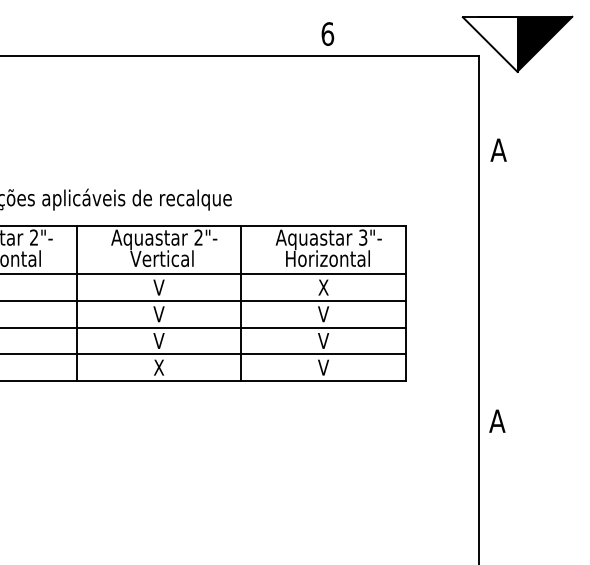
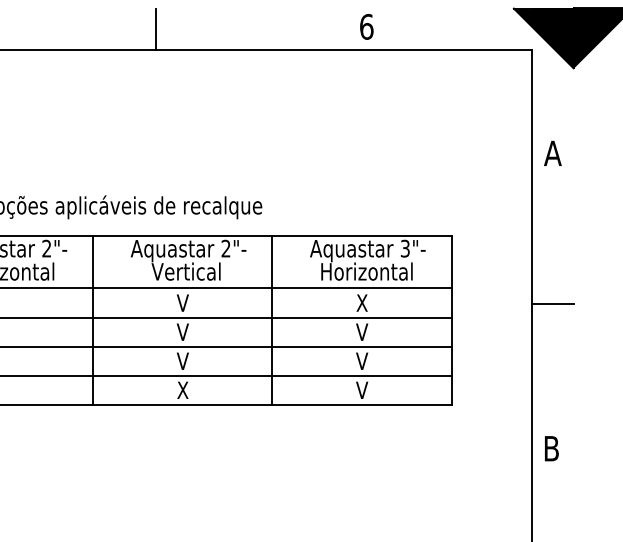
line: (134, 36) -> (156, 29), added
fill: (489, 44) -> (542, 38), added
line: (498, 288) -> (552, 304), added
text: (497, 420) -> (551, 447), A -> B

